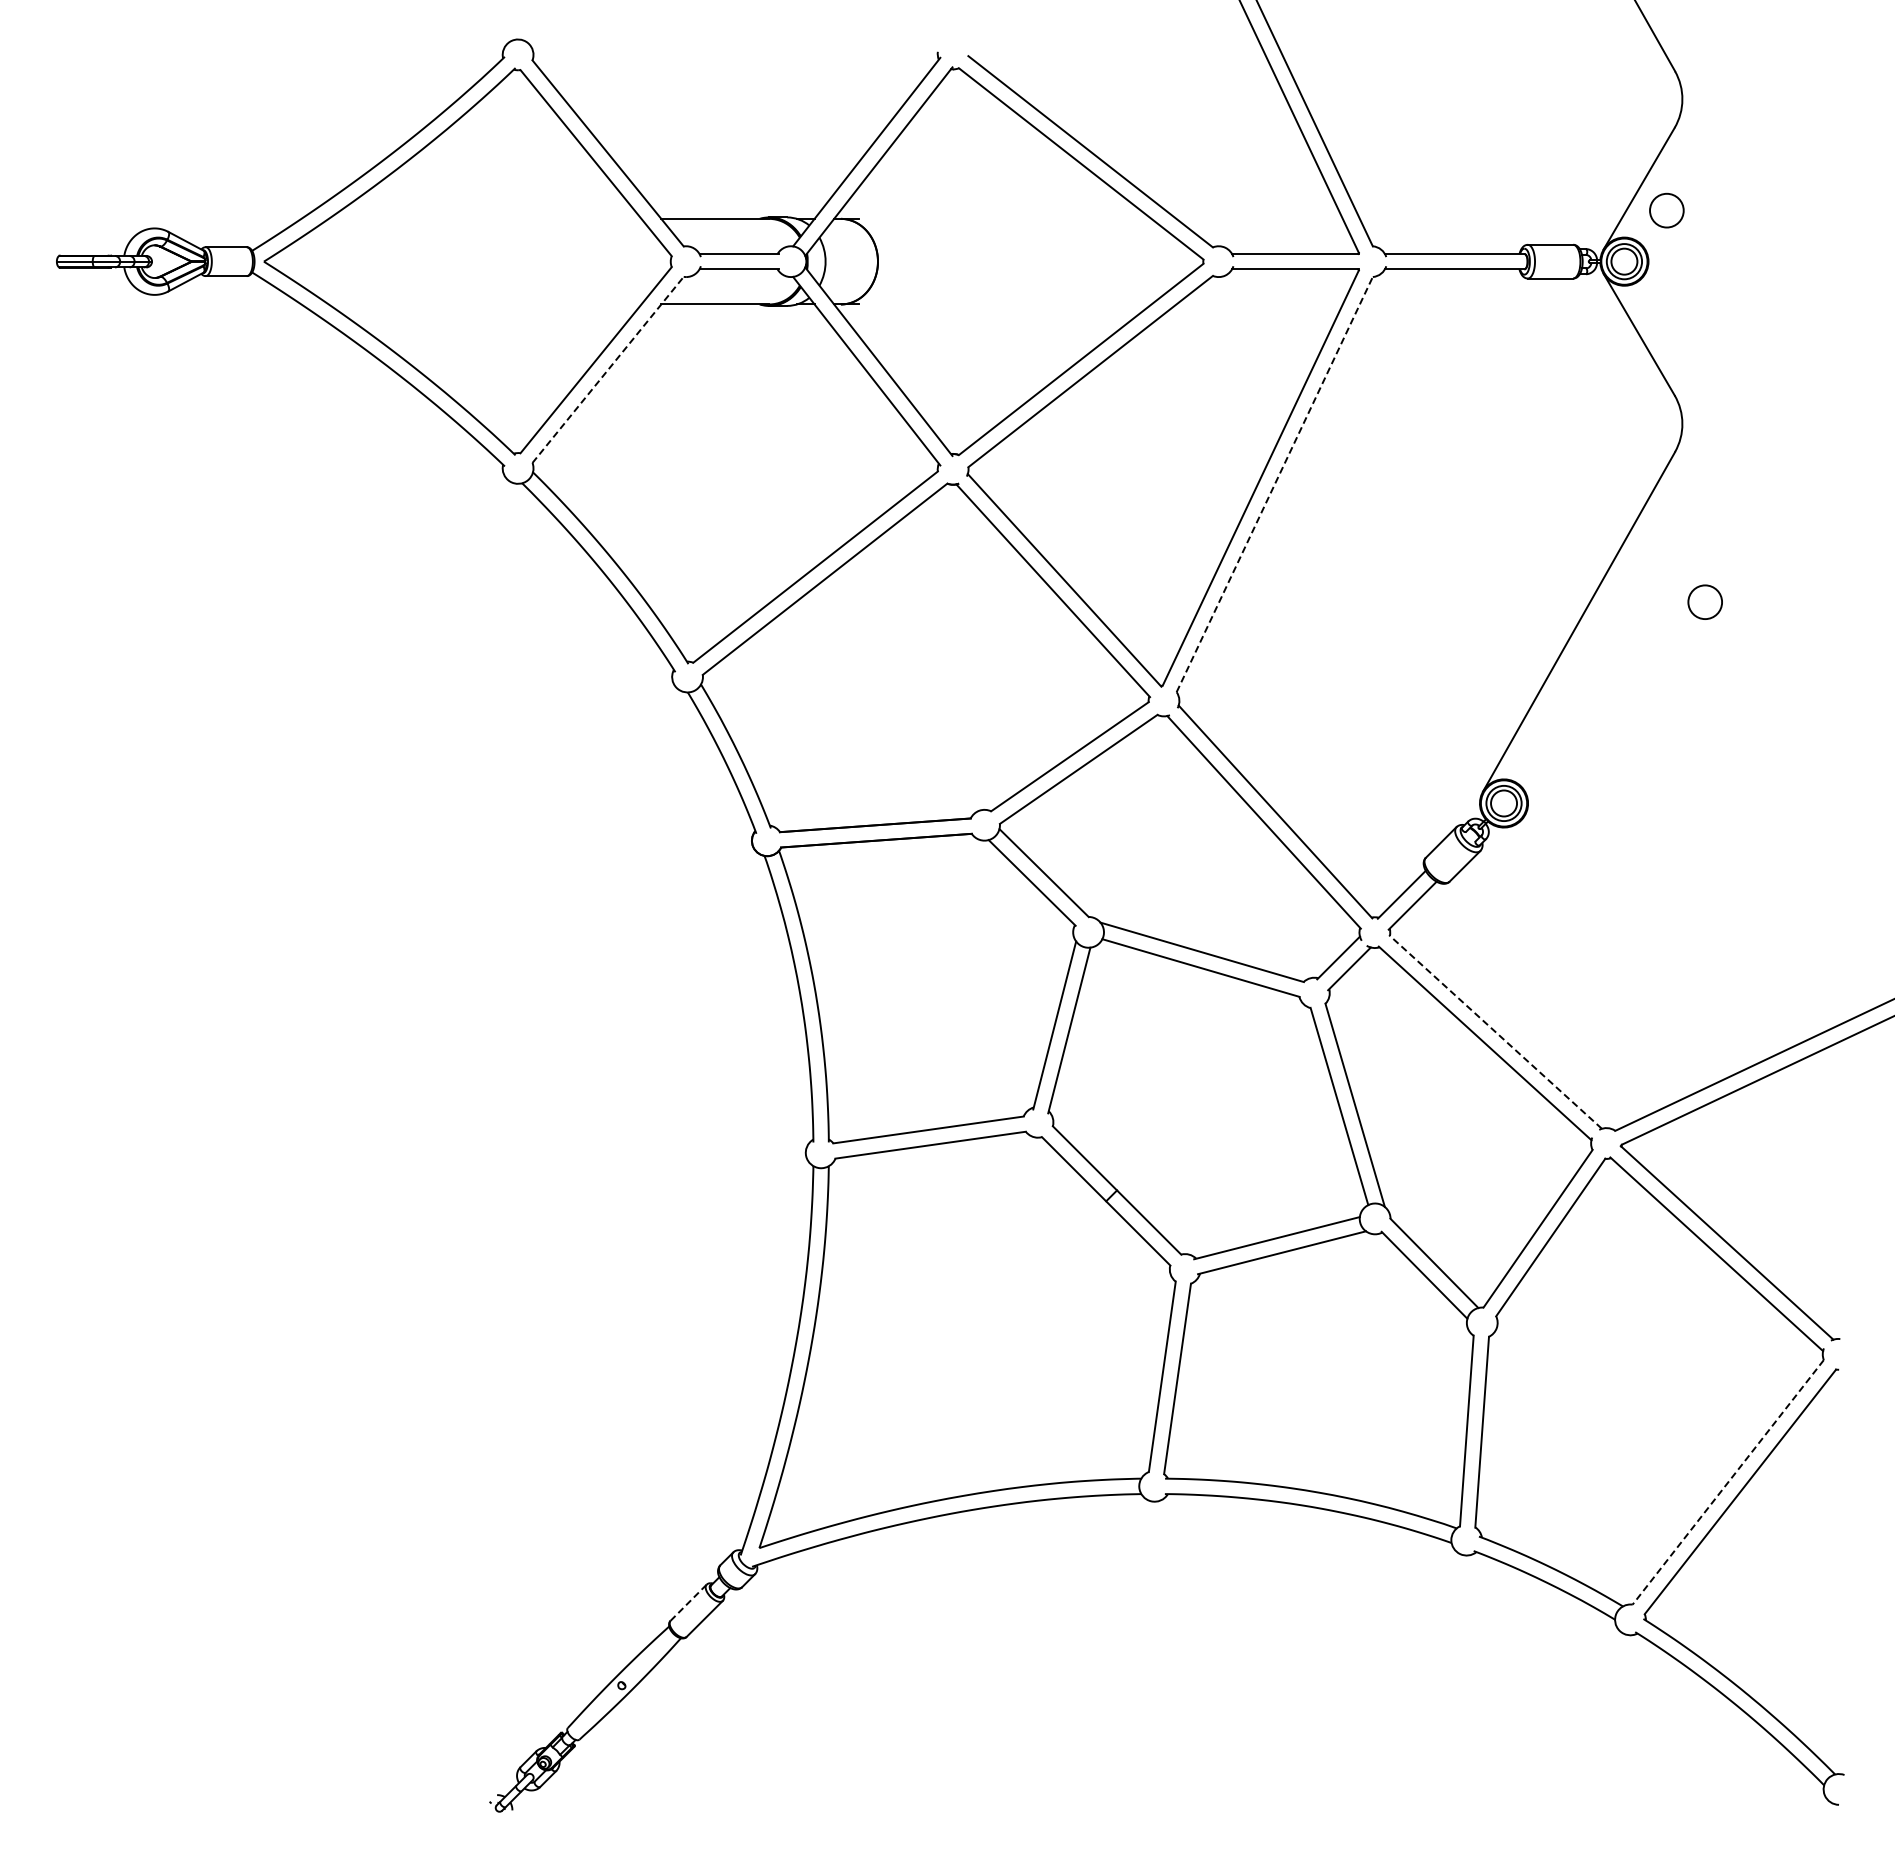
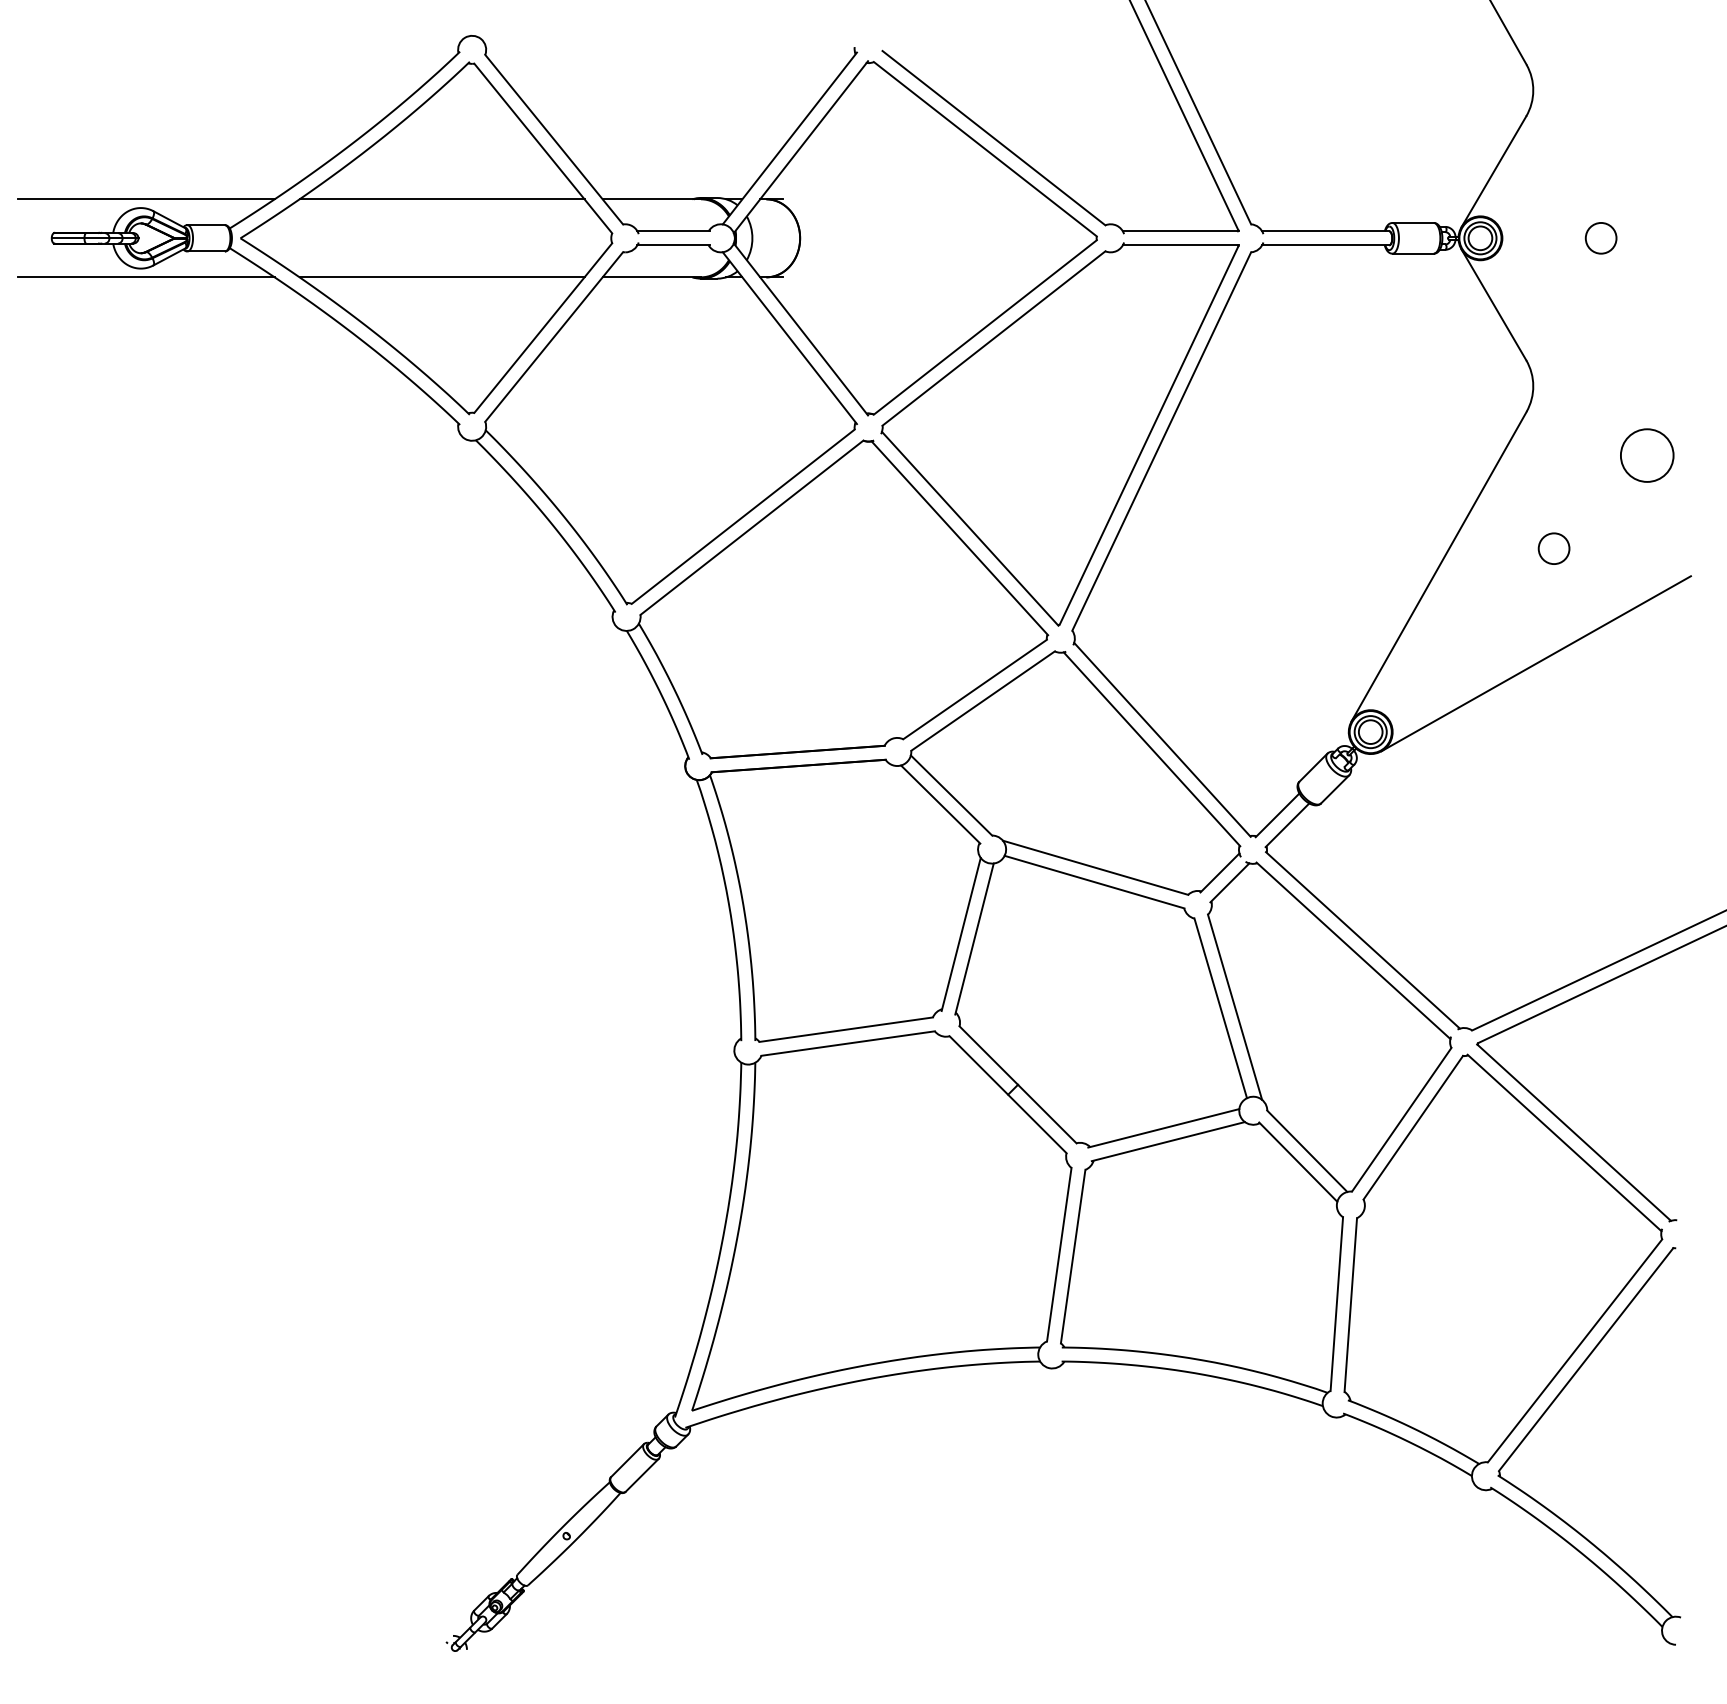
circle: (1666, 210) -> (1600, 238), moved
line: (160, 218) -> (146, 198), added
line: (484, 218) -> (441, 198), added
line: (160, 304) -> (146, 277), added
line: (484, 304) -> (441, 277), added
line: (608, 369) -> (554, 336), dashed -> solid
line: (1274, 484) -> (1161, 441), dashed -> solid
circle: (1807, 499) -> (1647, 455), added
line: (1685, 728) -> (1536, 663), added
line: (1495, 1031) -> (1362, 939), dashed -> solid
line: (1727, 1482) -> (1574, 1350), dashed -> solid
line: (688, 1603) -> (627, 1461), dashed -> solid

